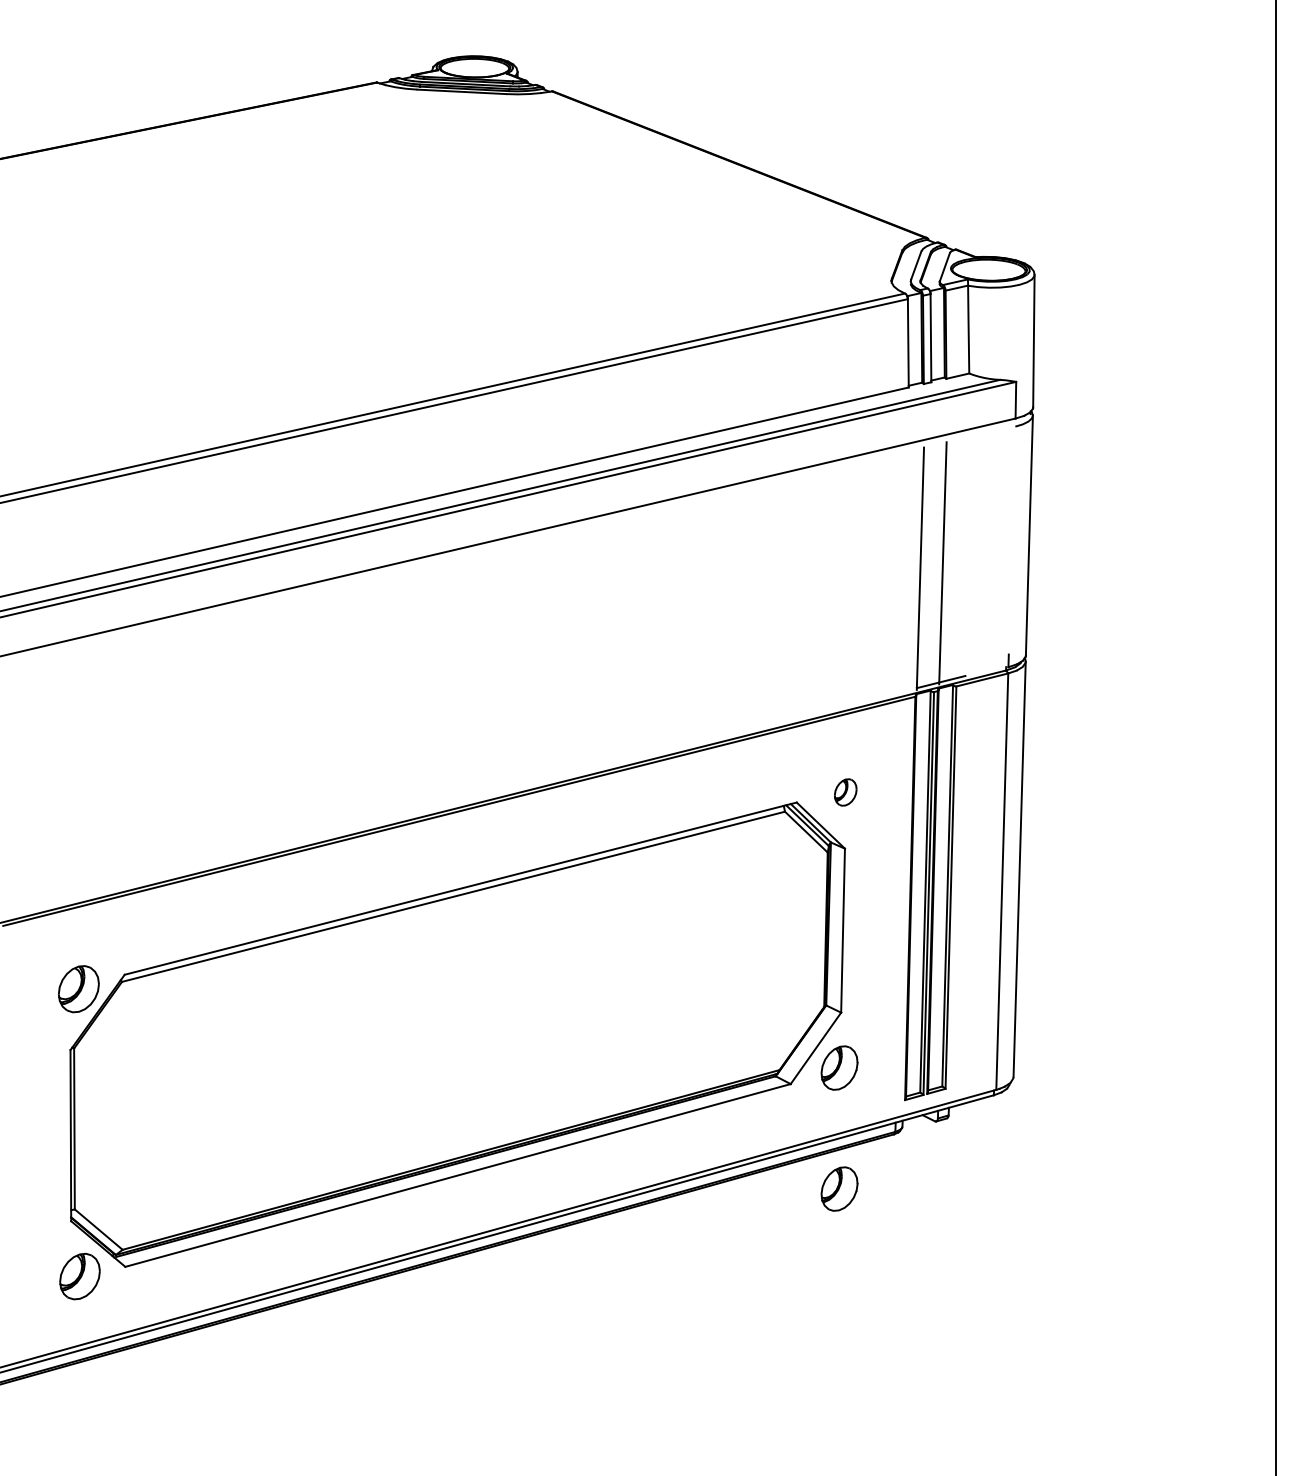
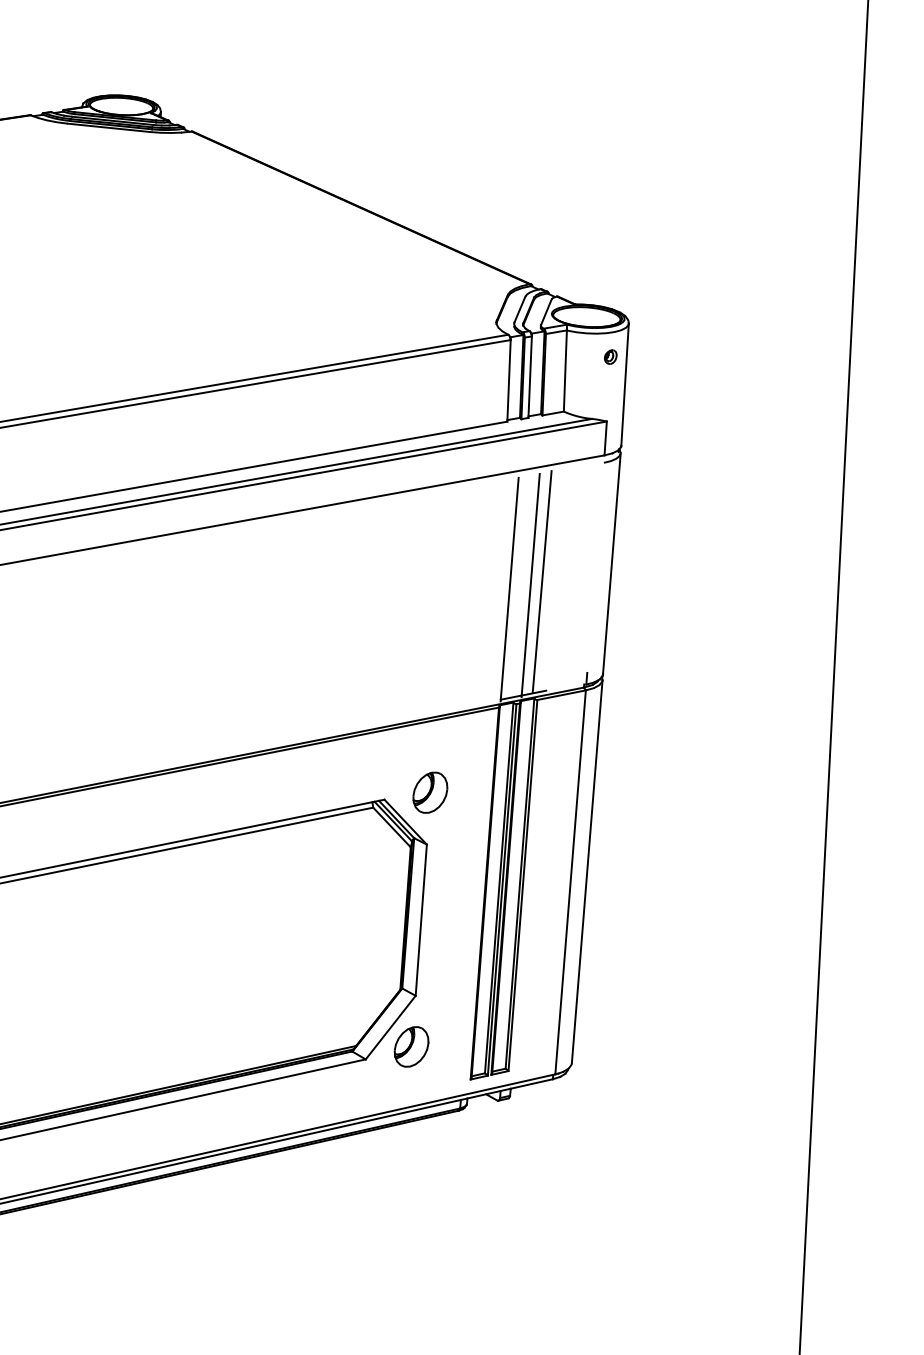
part: (1016, 311) -> (610, 356), added
line: (954, 558) -> (541, 581), added
part: (845, 792) -> (430, 792), size x1.67
part: (839, 1188) -> (405, 1158), removed

